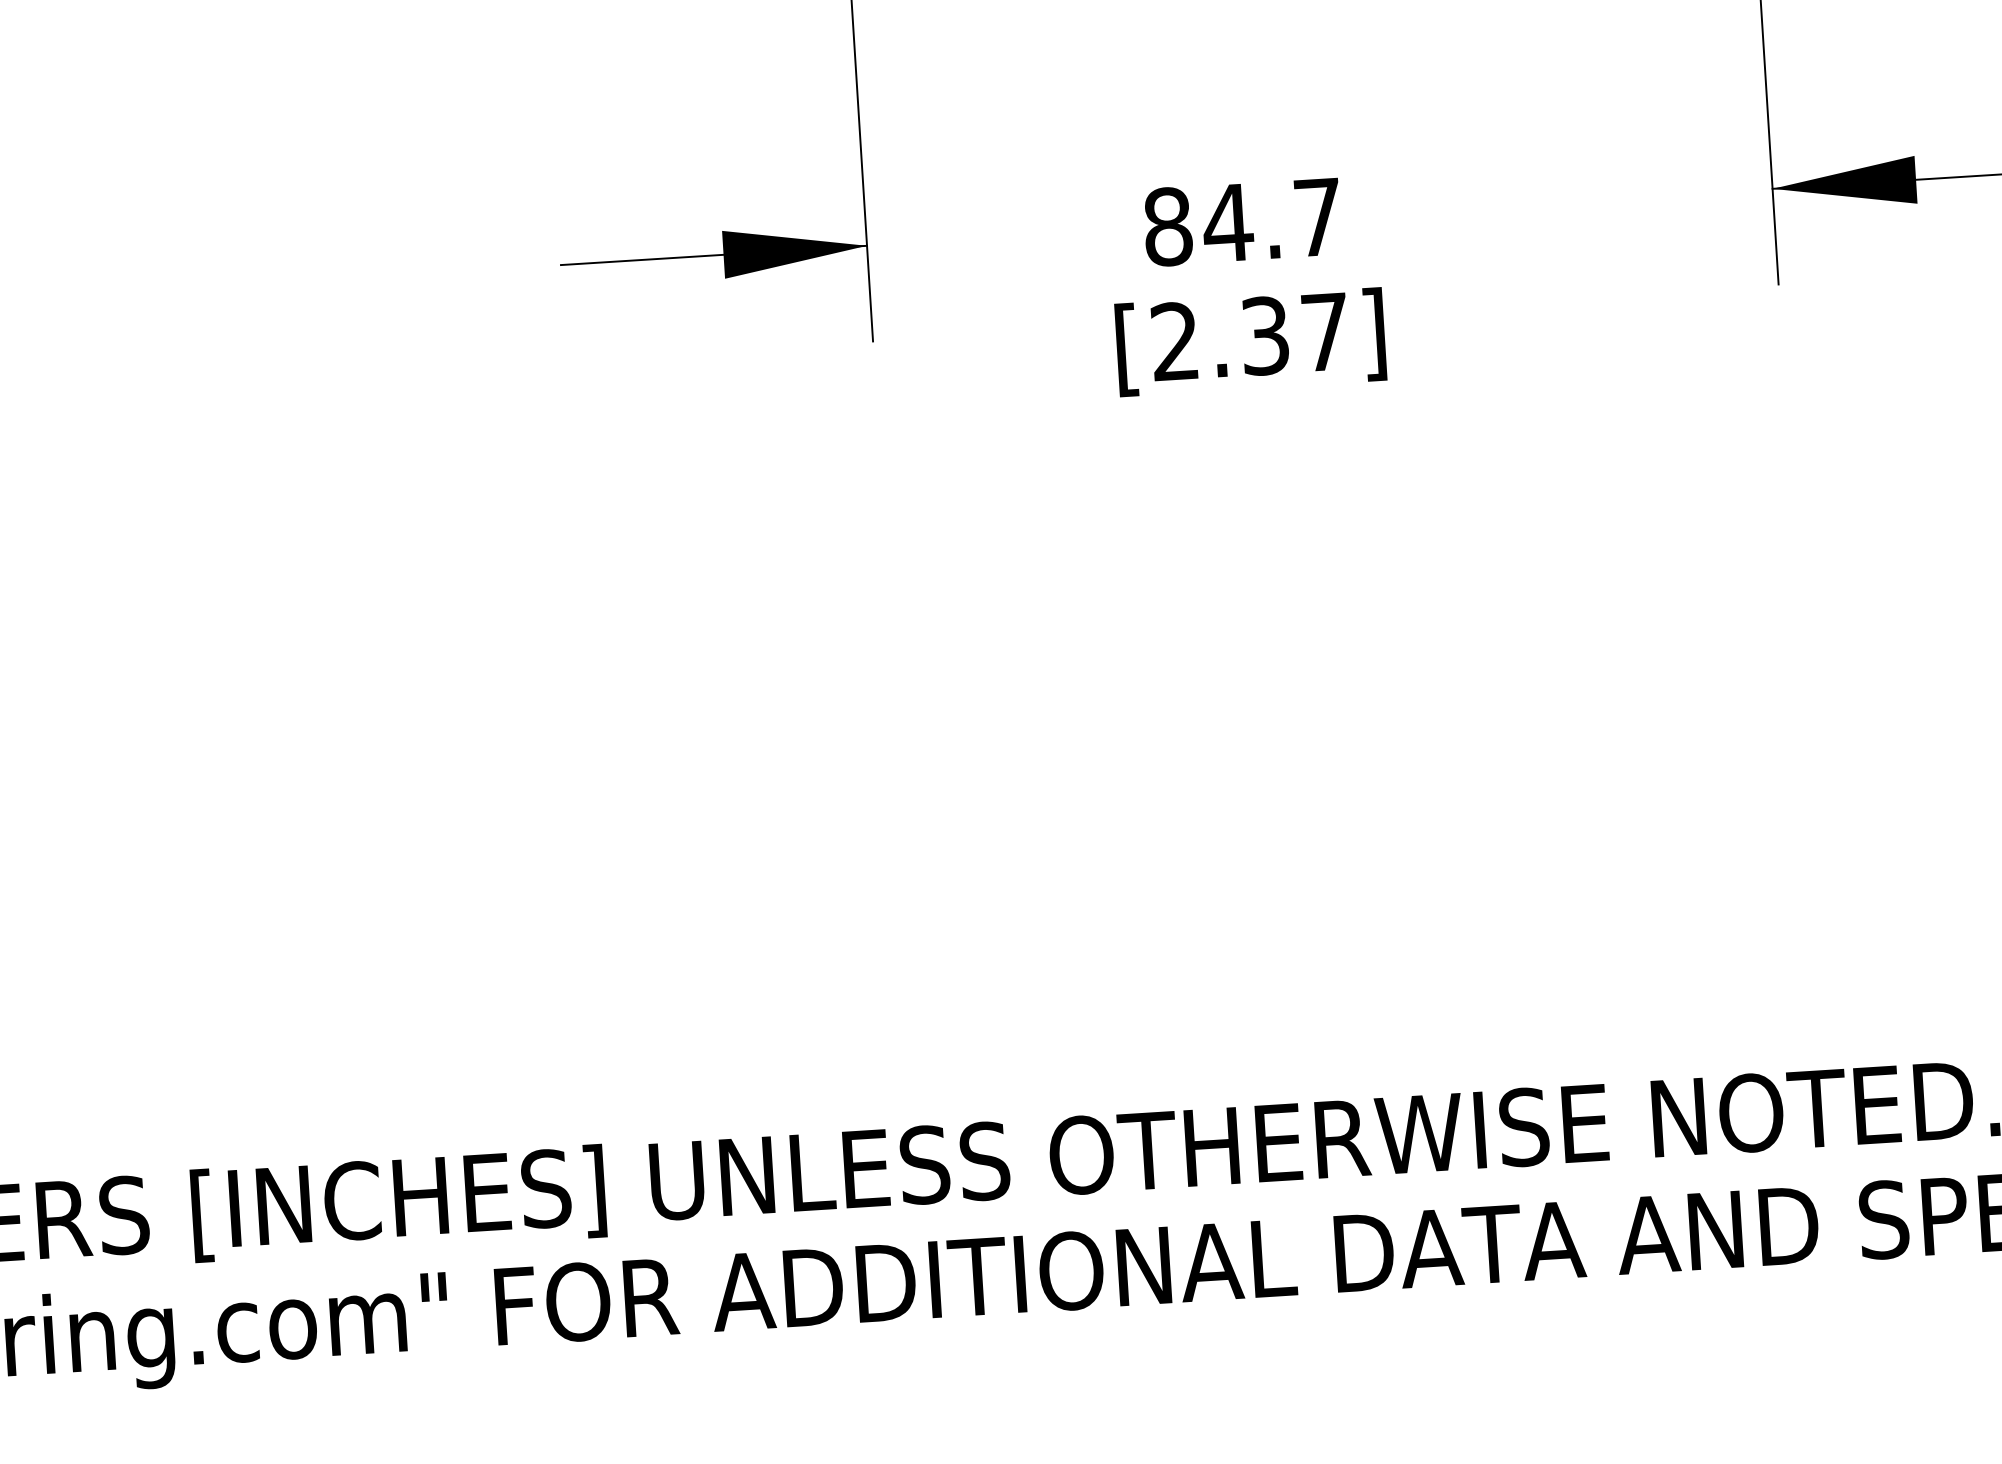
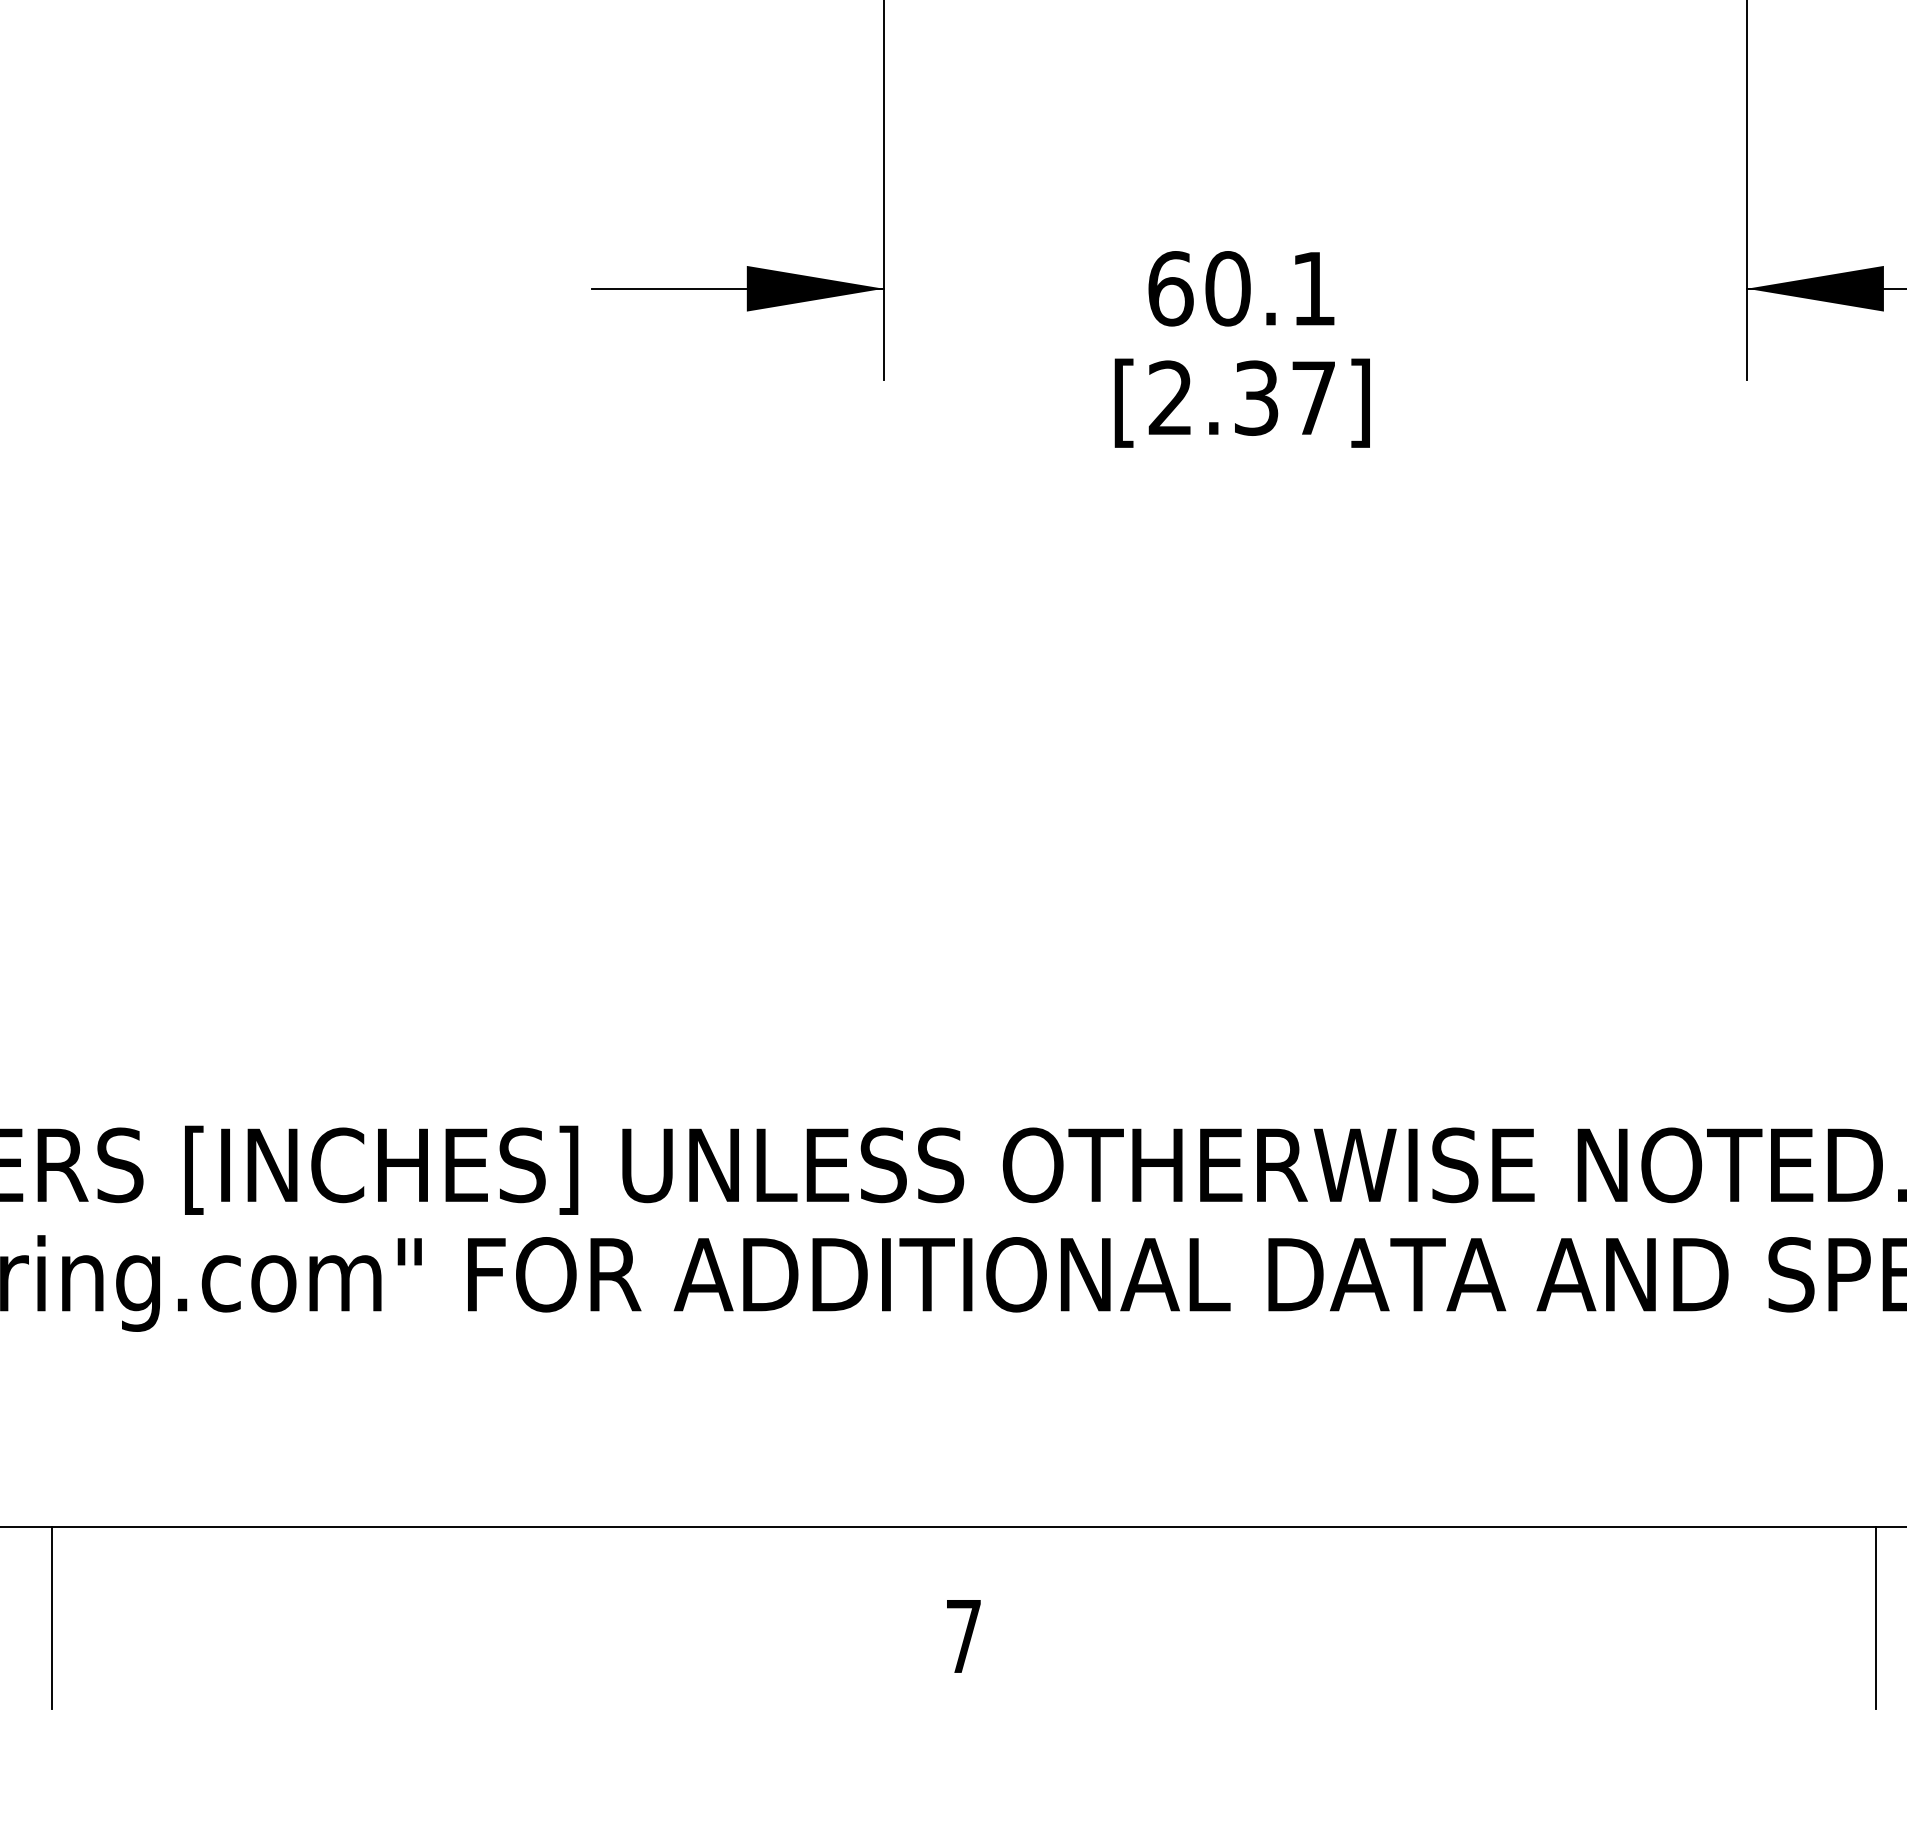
text: (1242, 221) -> (1241, 288), 84.7 -> 60.1

